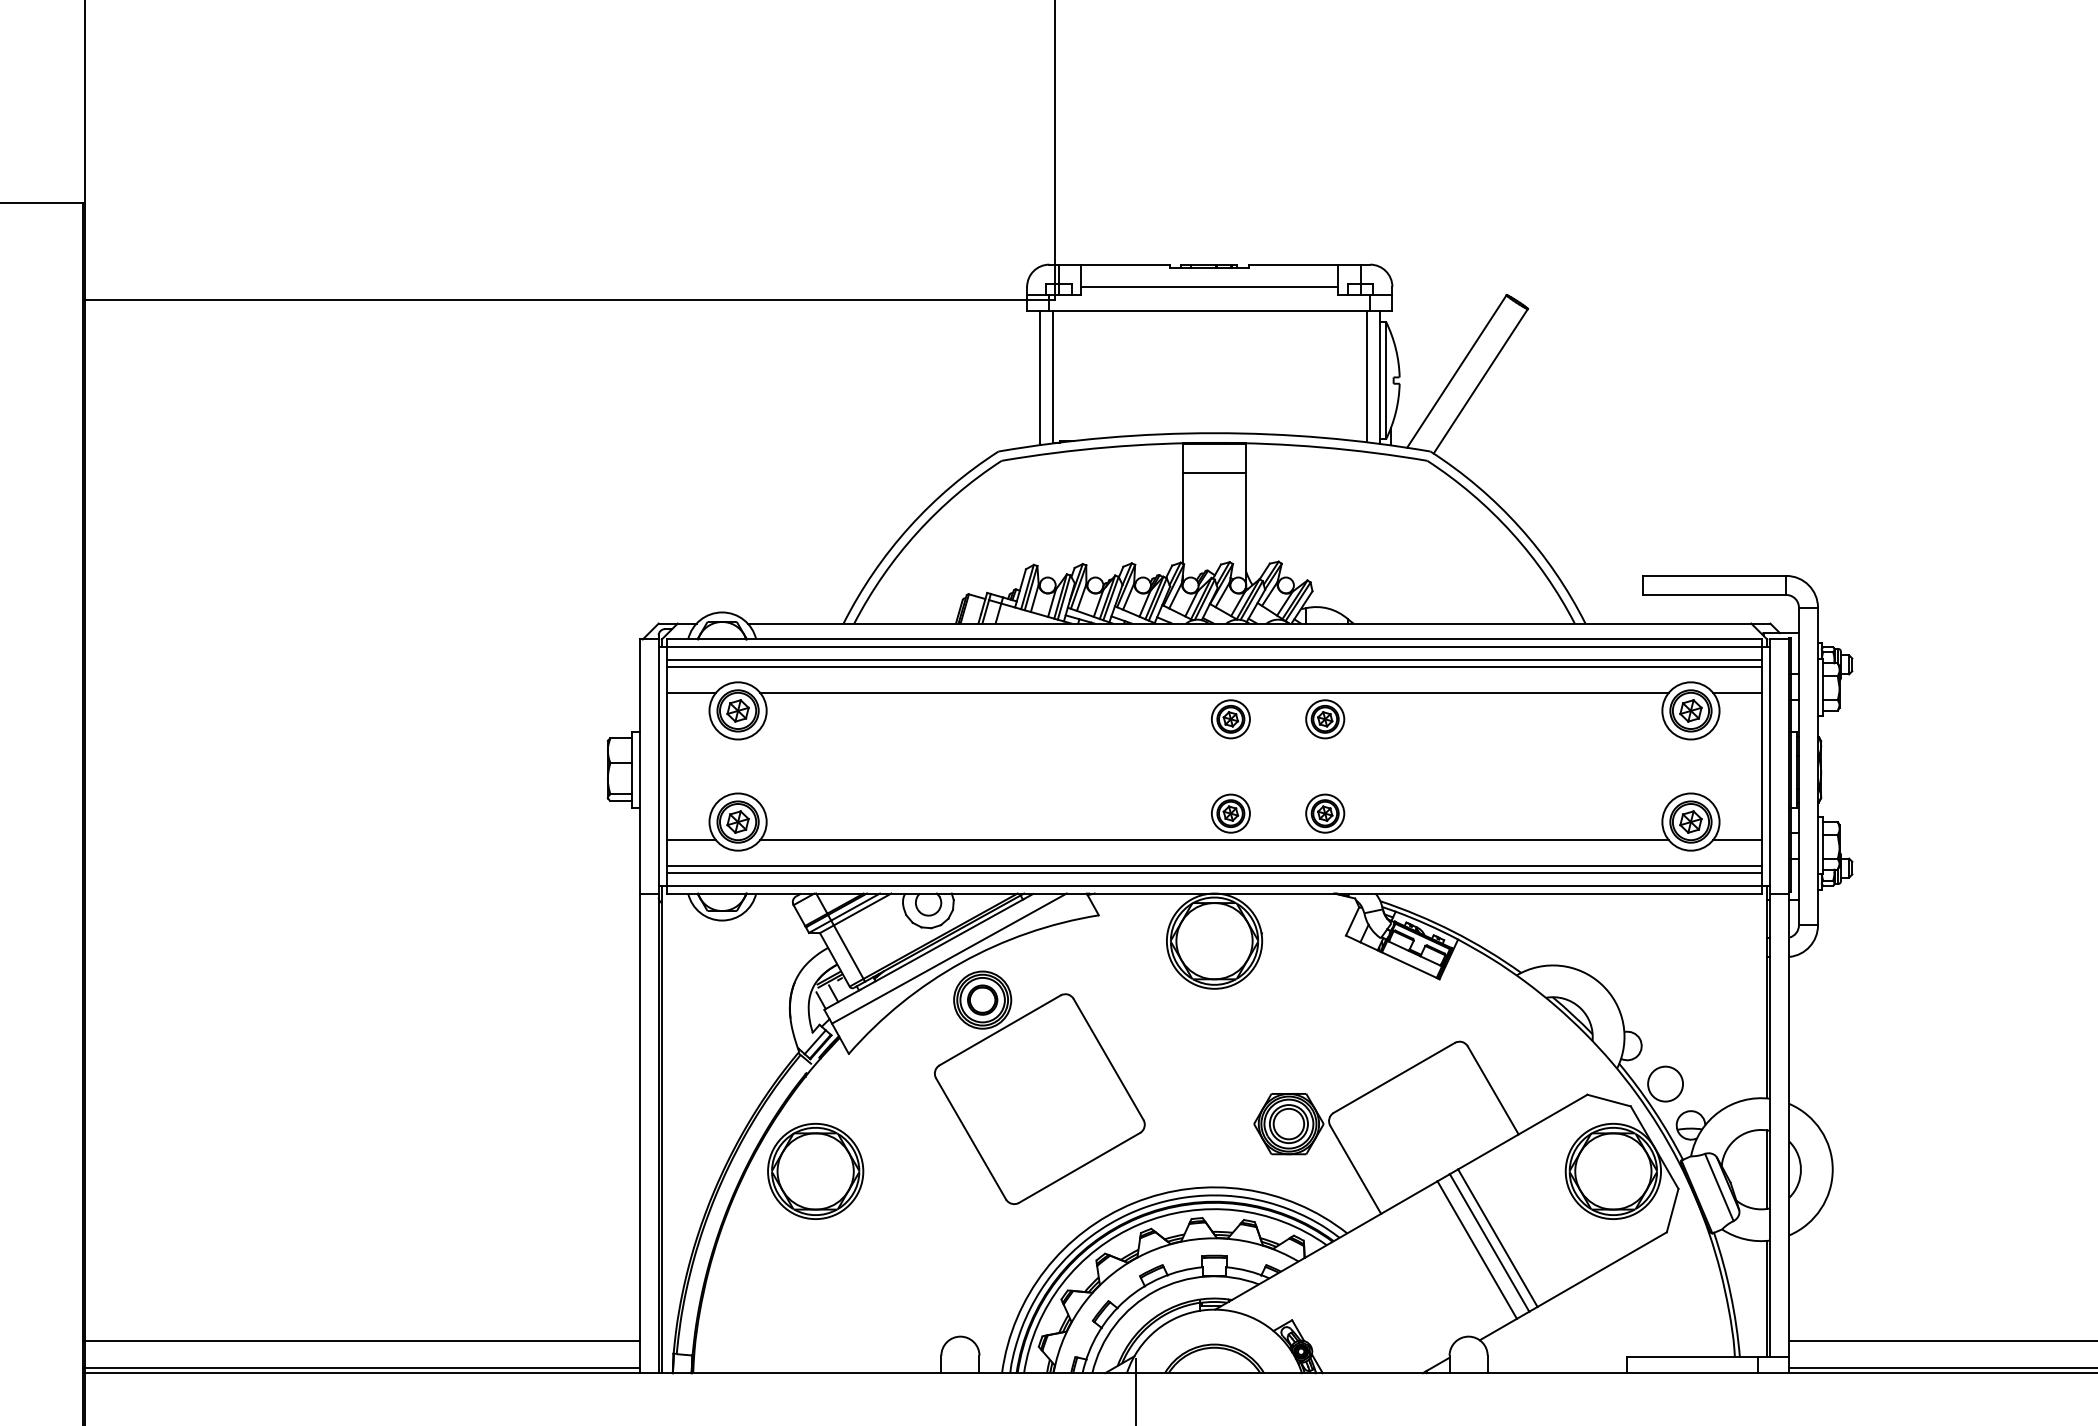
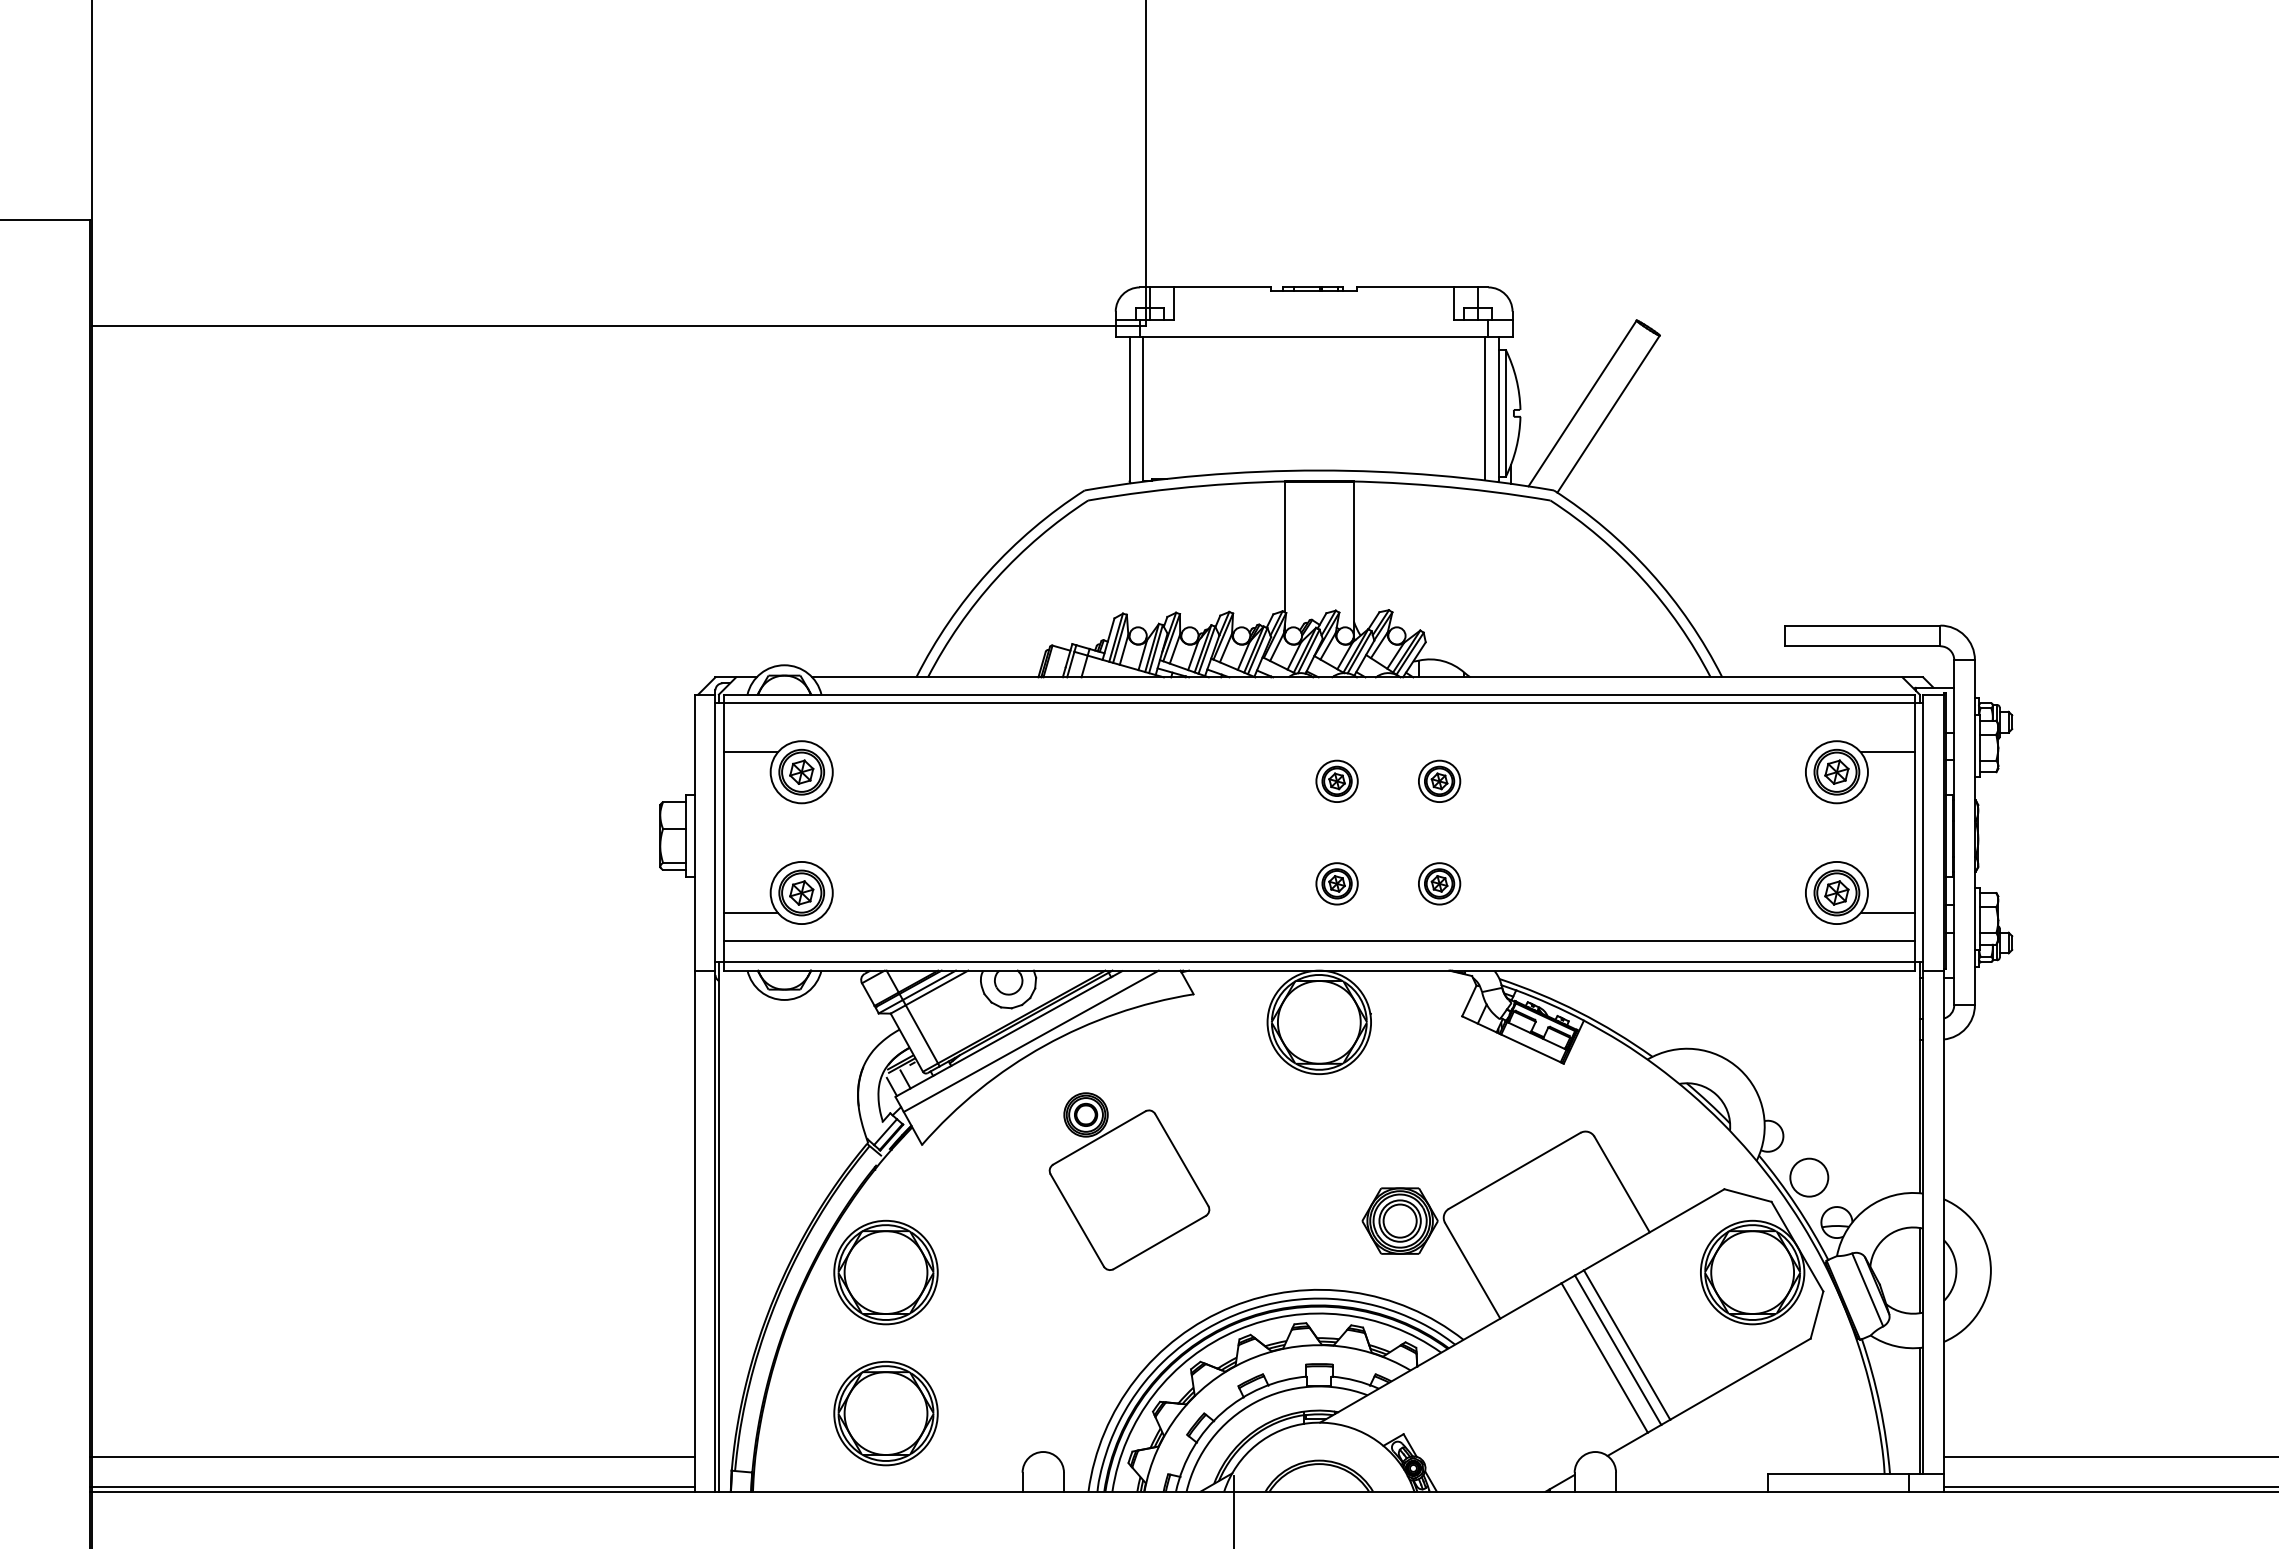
line: (1209, 286) -> (1313, 311), removed
line: (1213, 473) -> (1318, 514), removed
line: (1214, 660) -> (1319, 717), removed
line: (1214, 666) -> (1319, 724), removed
line: (1214, 692) -> (1319, 752), removed
line: (1214, 840) -> (1319, 913), removed
line: (1214, 873) -> (1319, 948), removed
part: (1039, 1087) -> (1129, 1181), size x0.7
part: (815, 1301) -> (885, 1413), added

